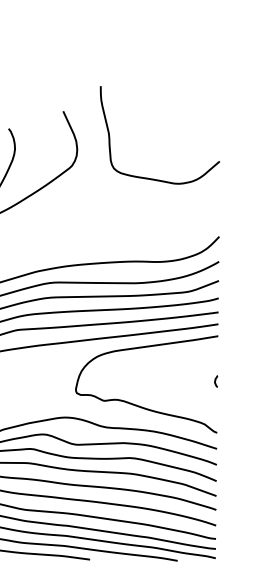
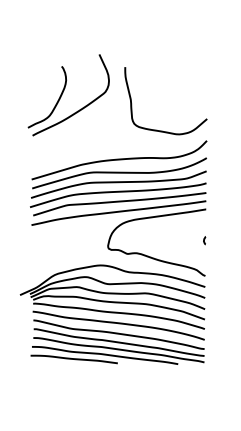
curve: (154, 178) -> (162, 130), moved

